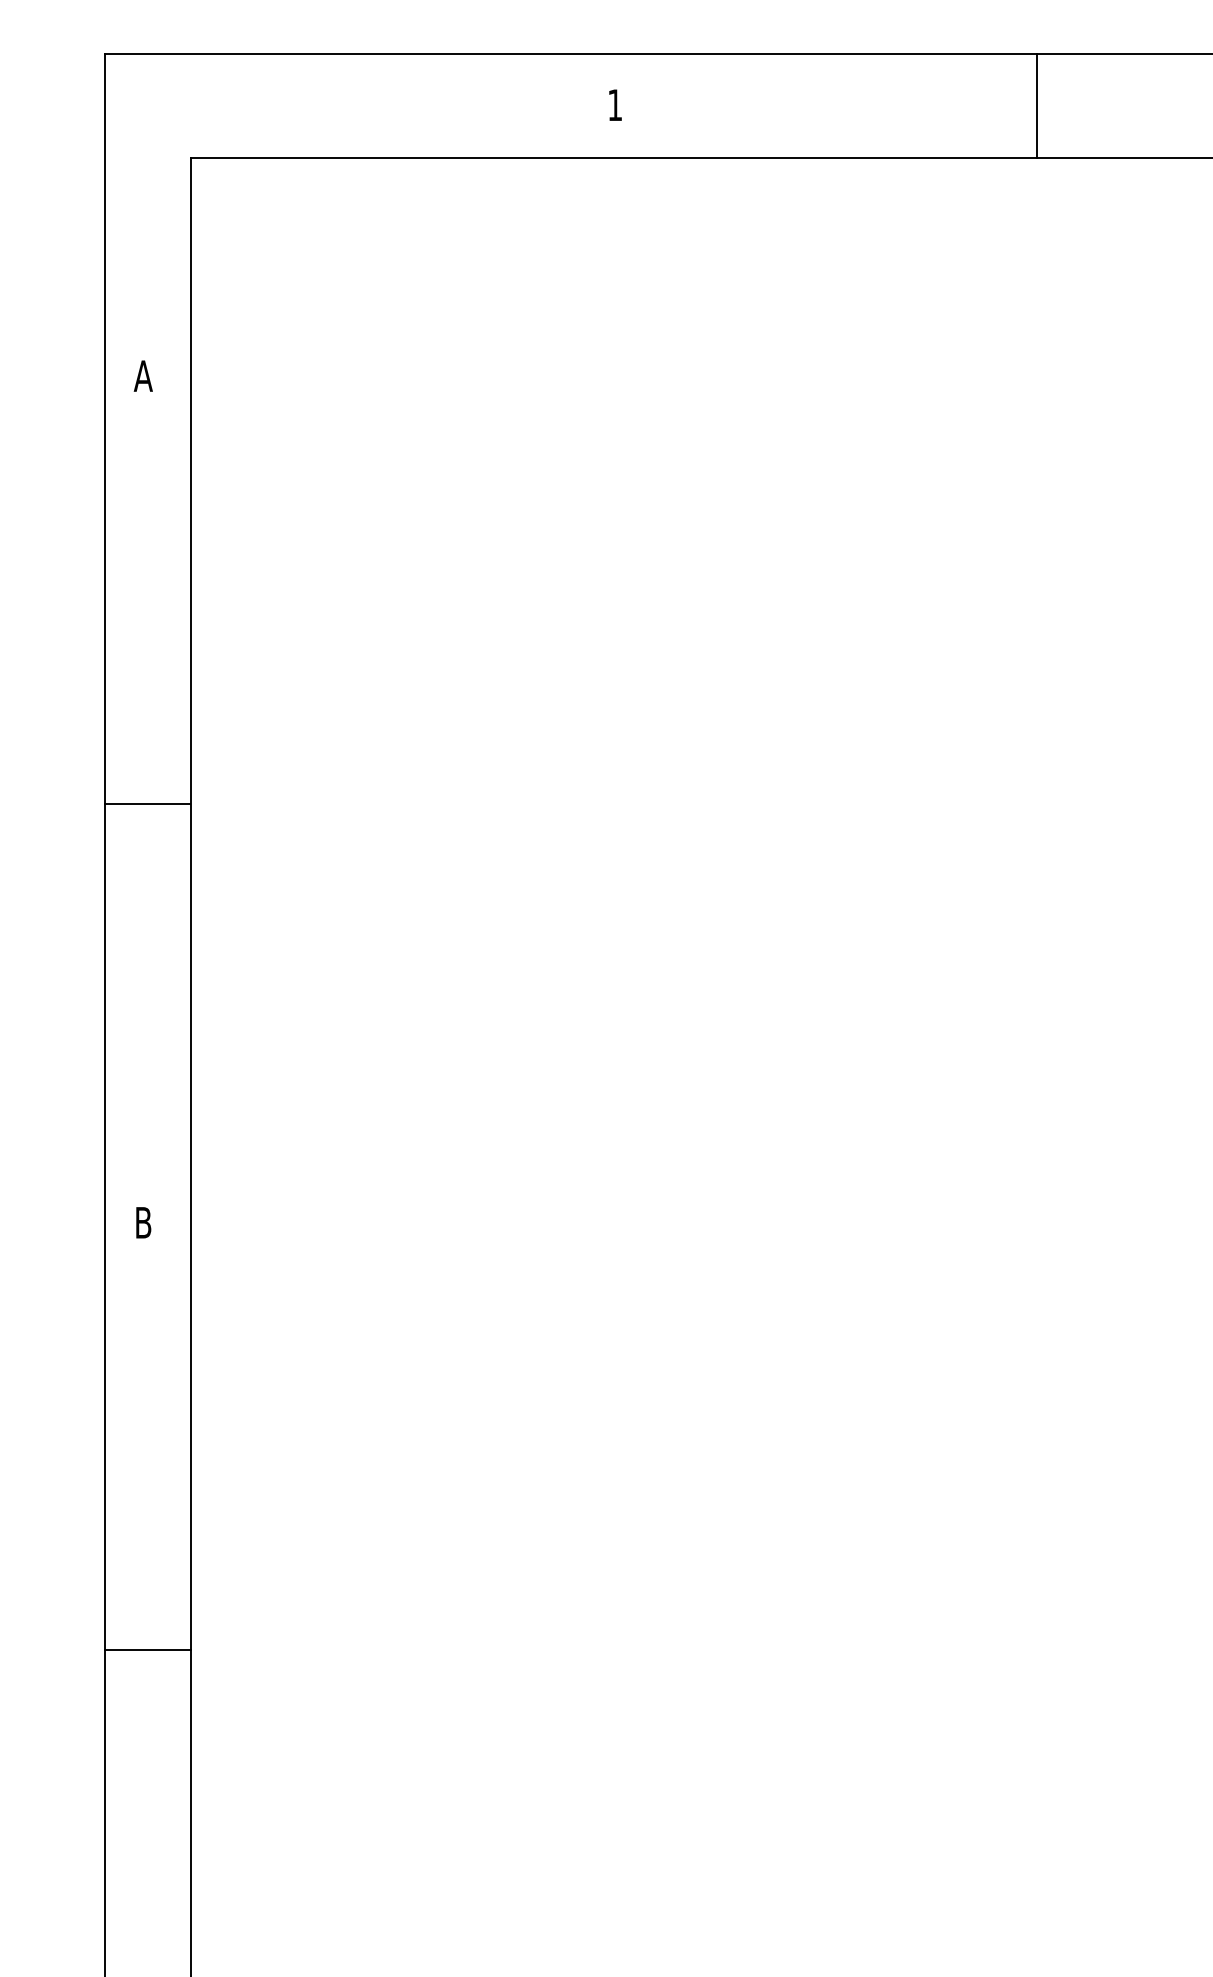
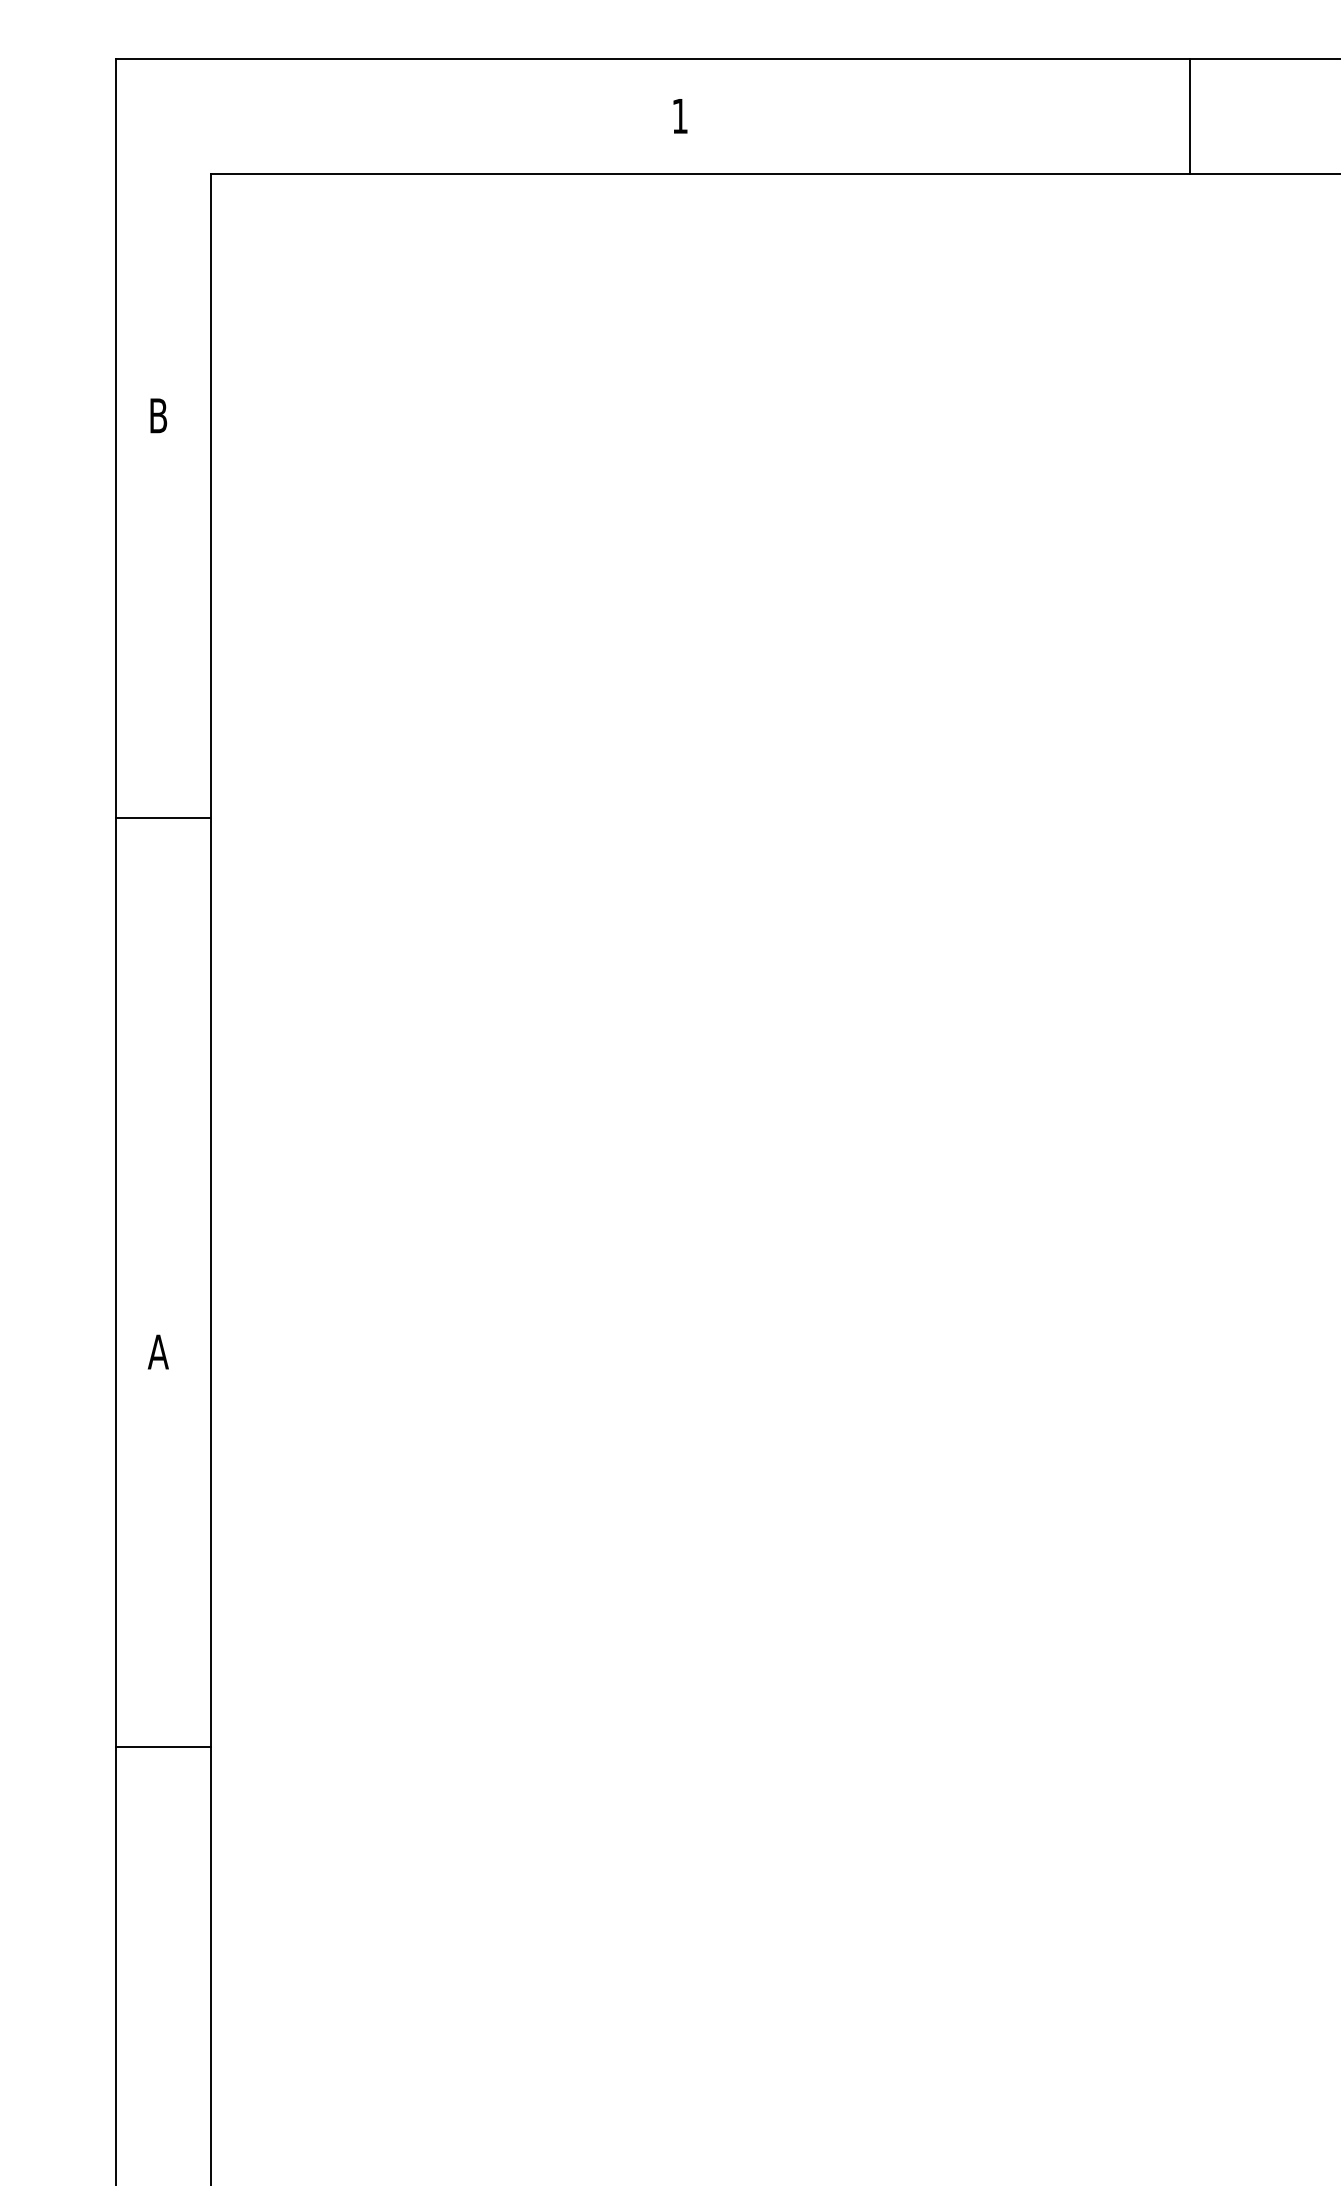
line: (1036, 105) -> (1190, 116), moved
text: (142, 375) -> (157, 415), A -> B
line: (147, 803) -> (162, 817), moved
text: (142, 1222) -> (157, 1351), B -> A
line: (148, 1649) -> (163, 1746), moved

